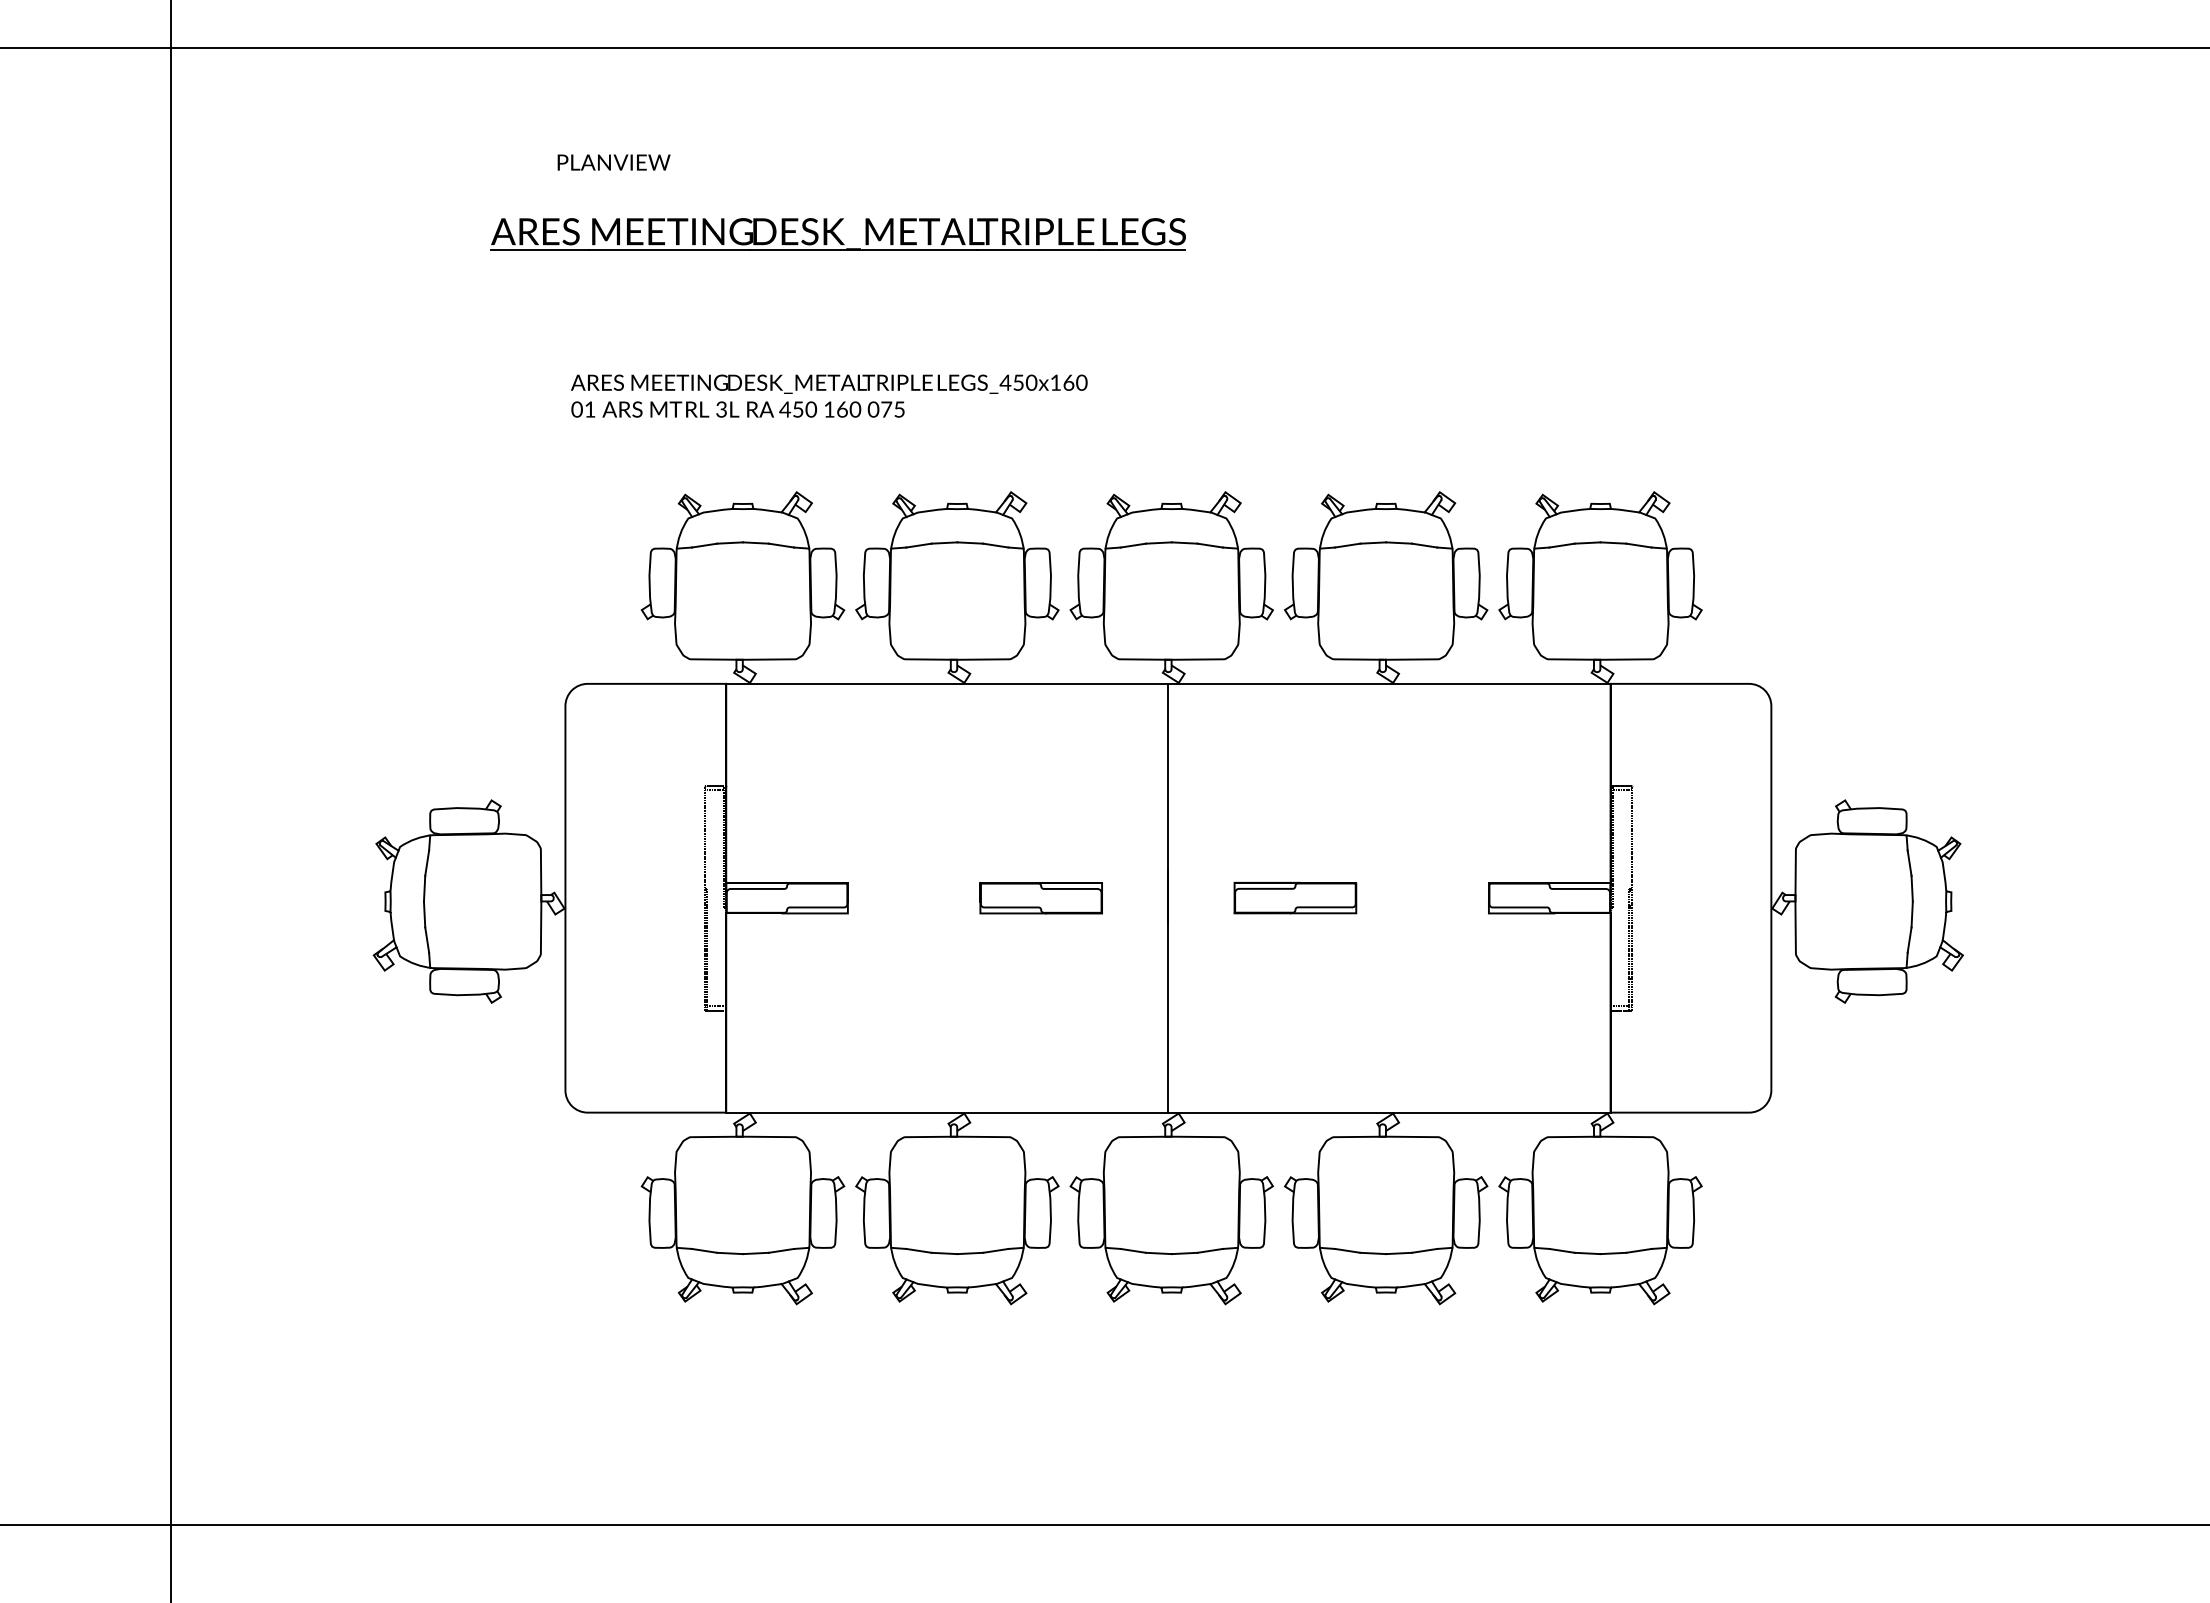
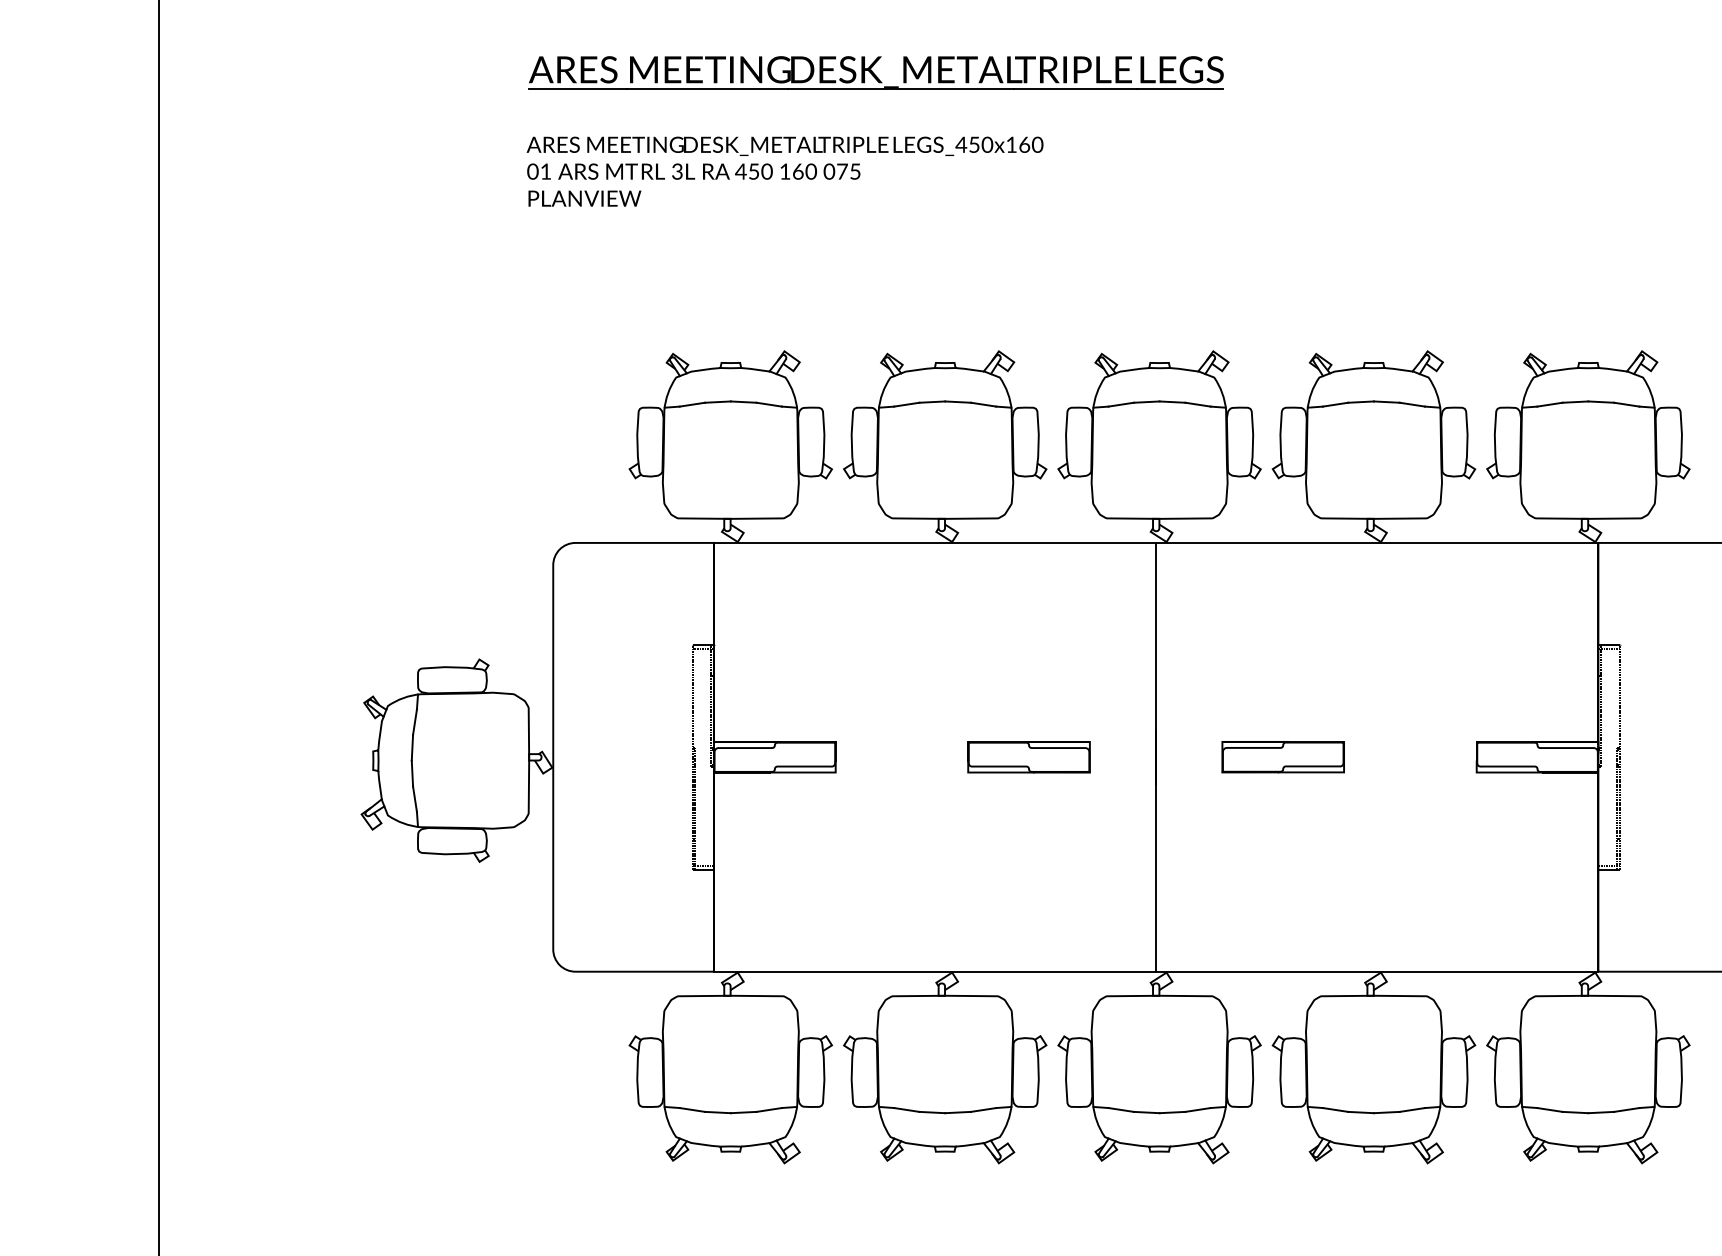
text: (613, 162) -> (584, 198), moved
part: (837, 234) -> (875, 72), moved
text: (829, 395) -> (785, 157), moved

